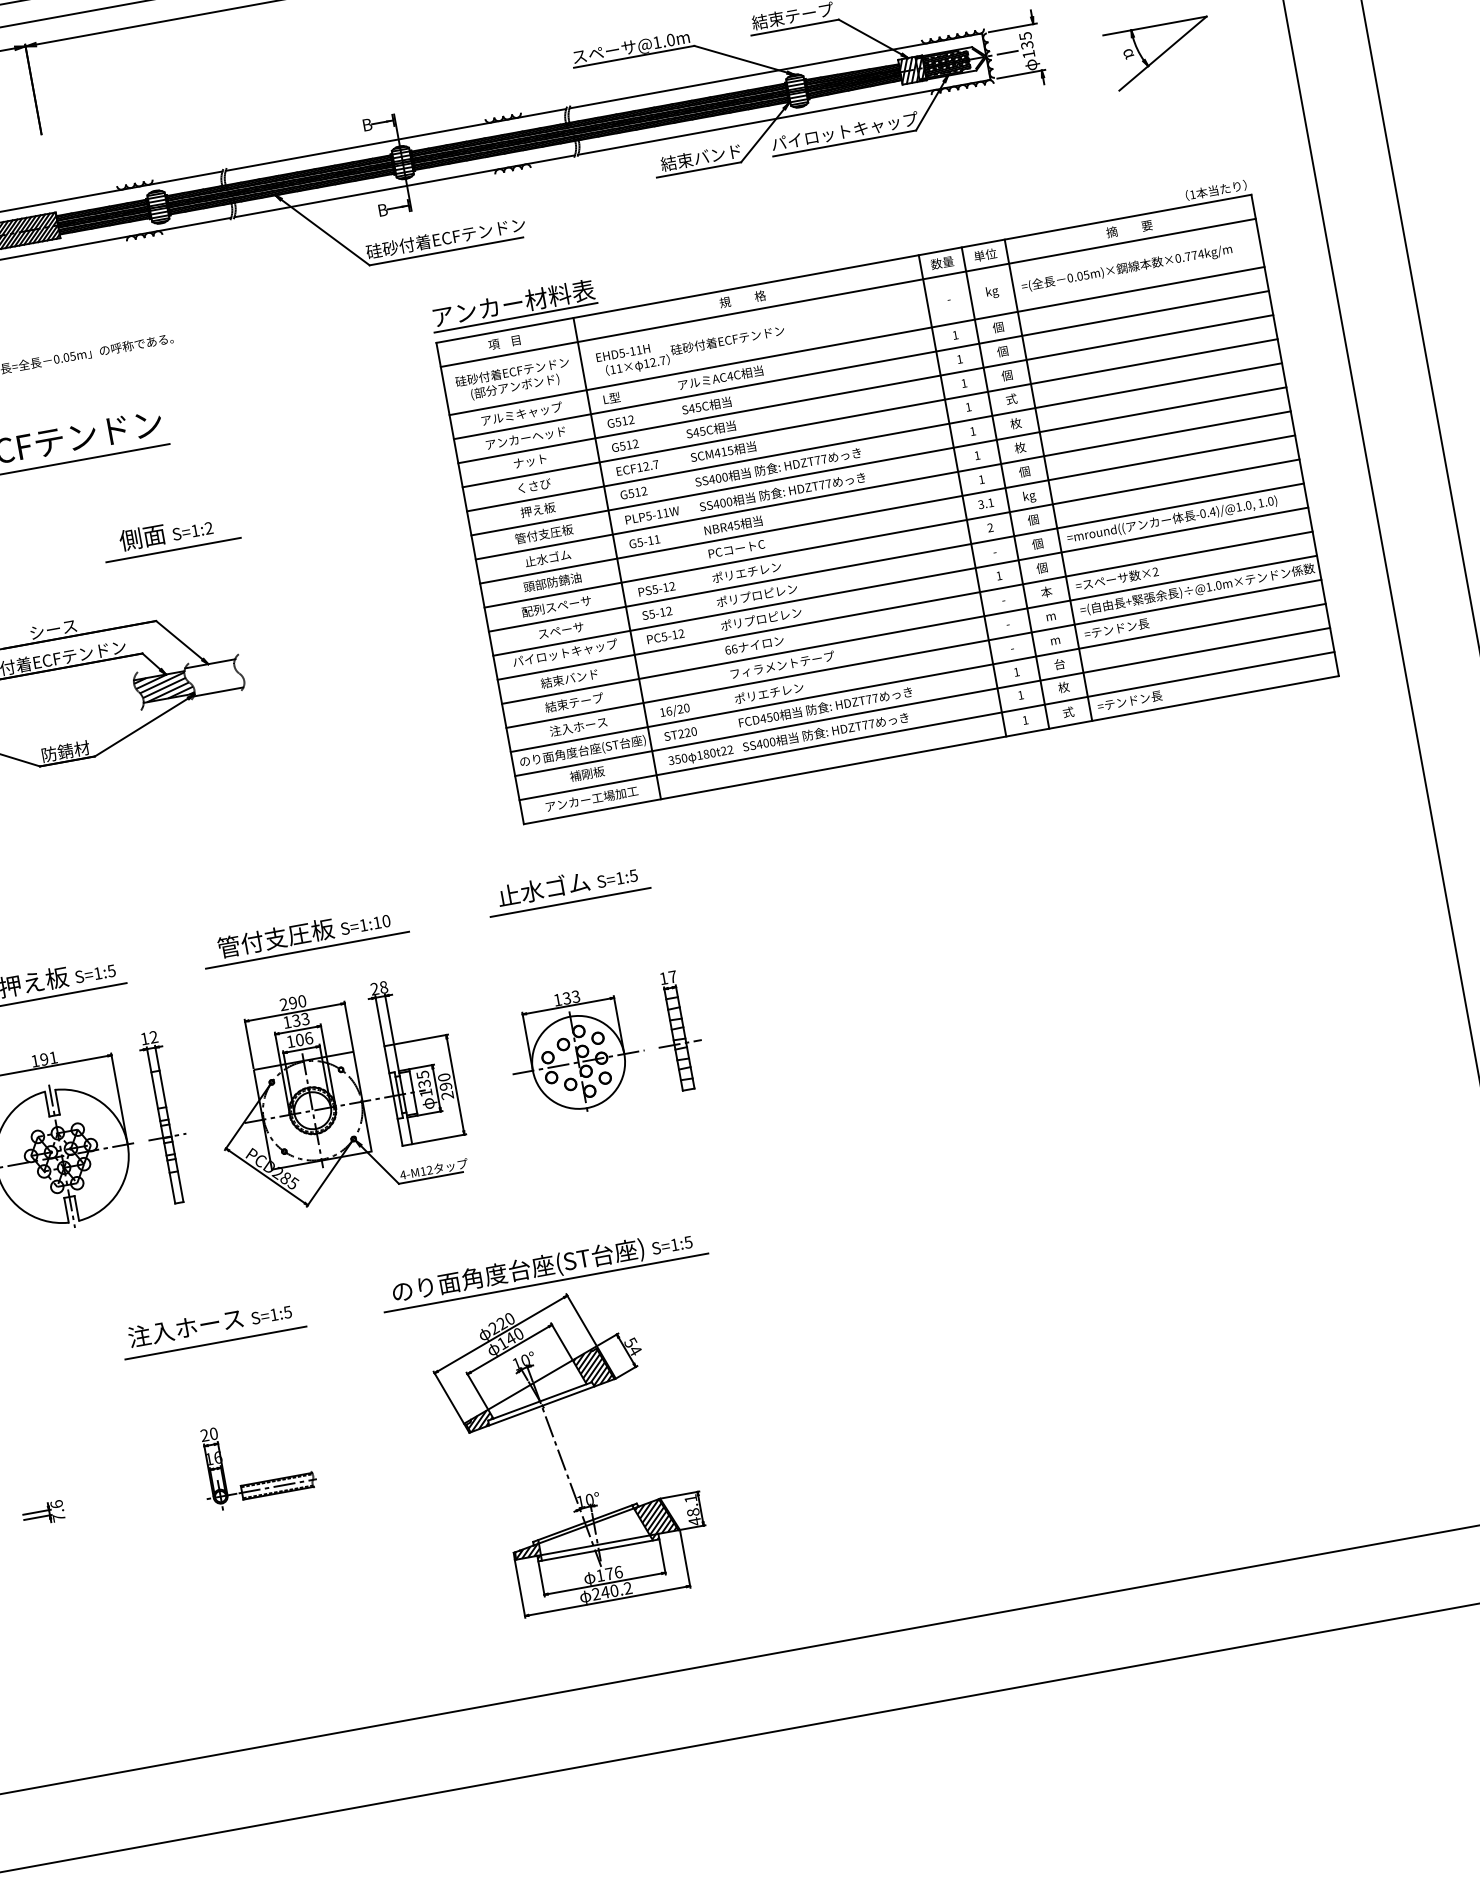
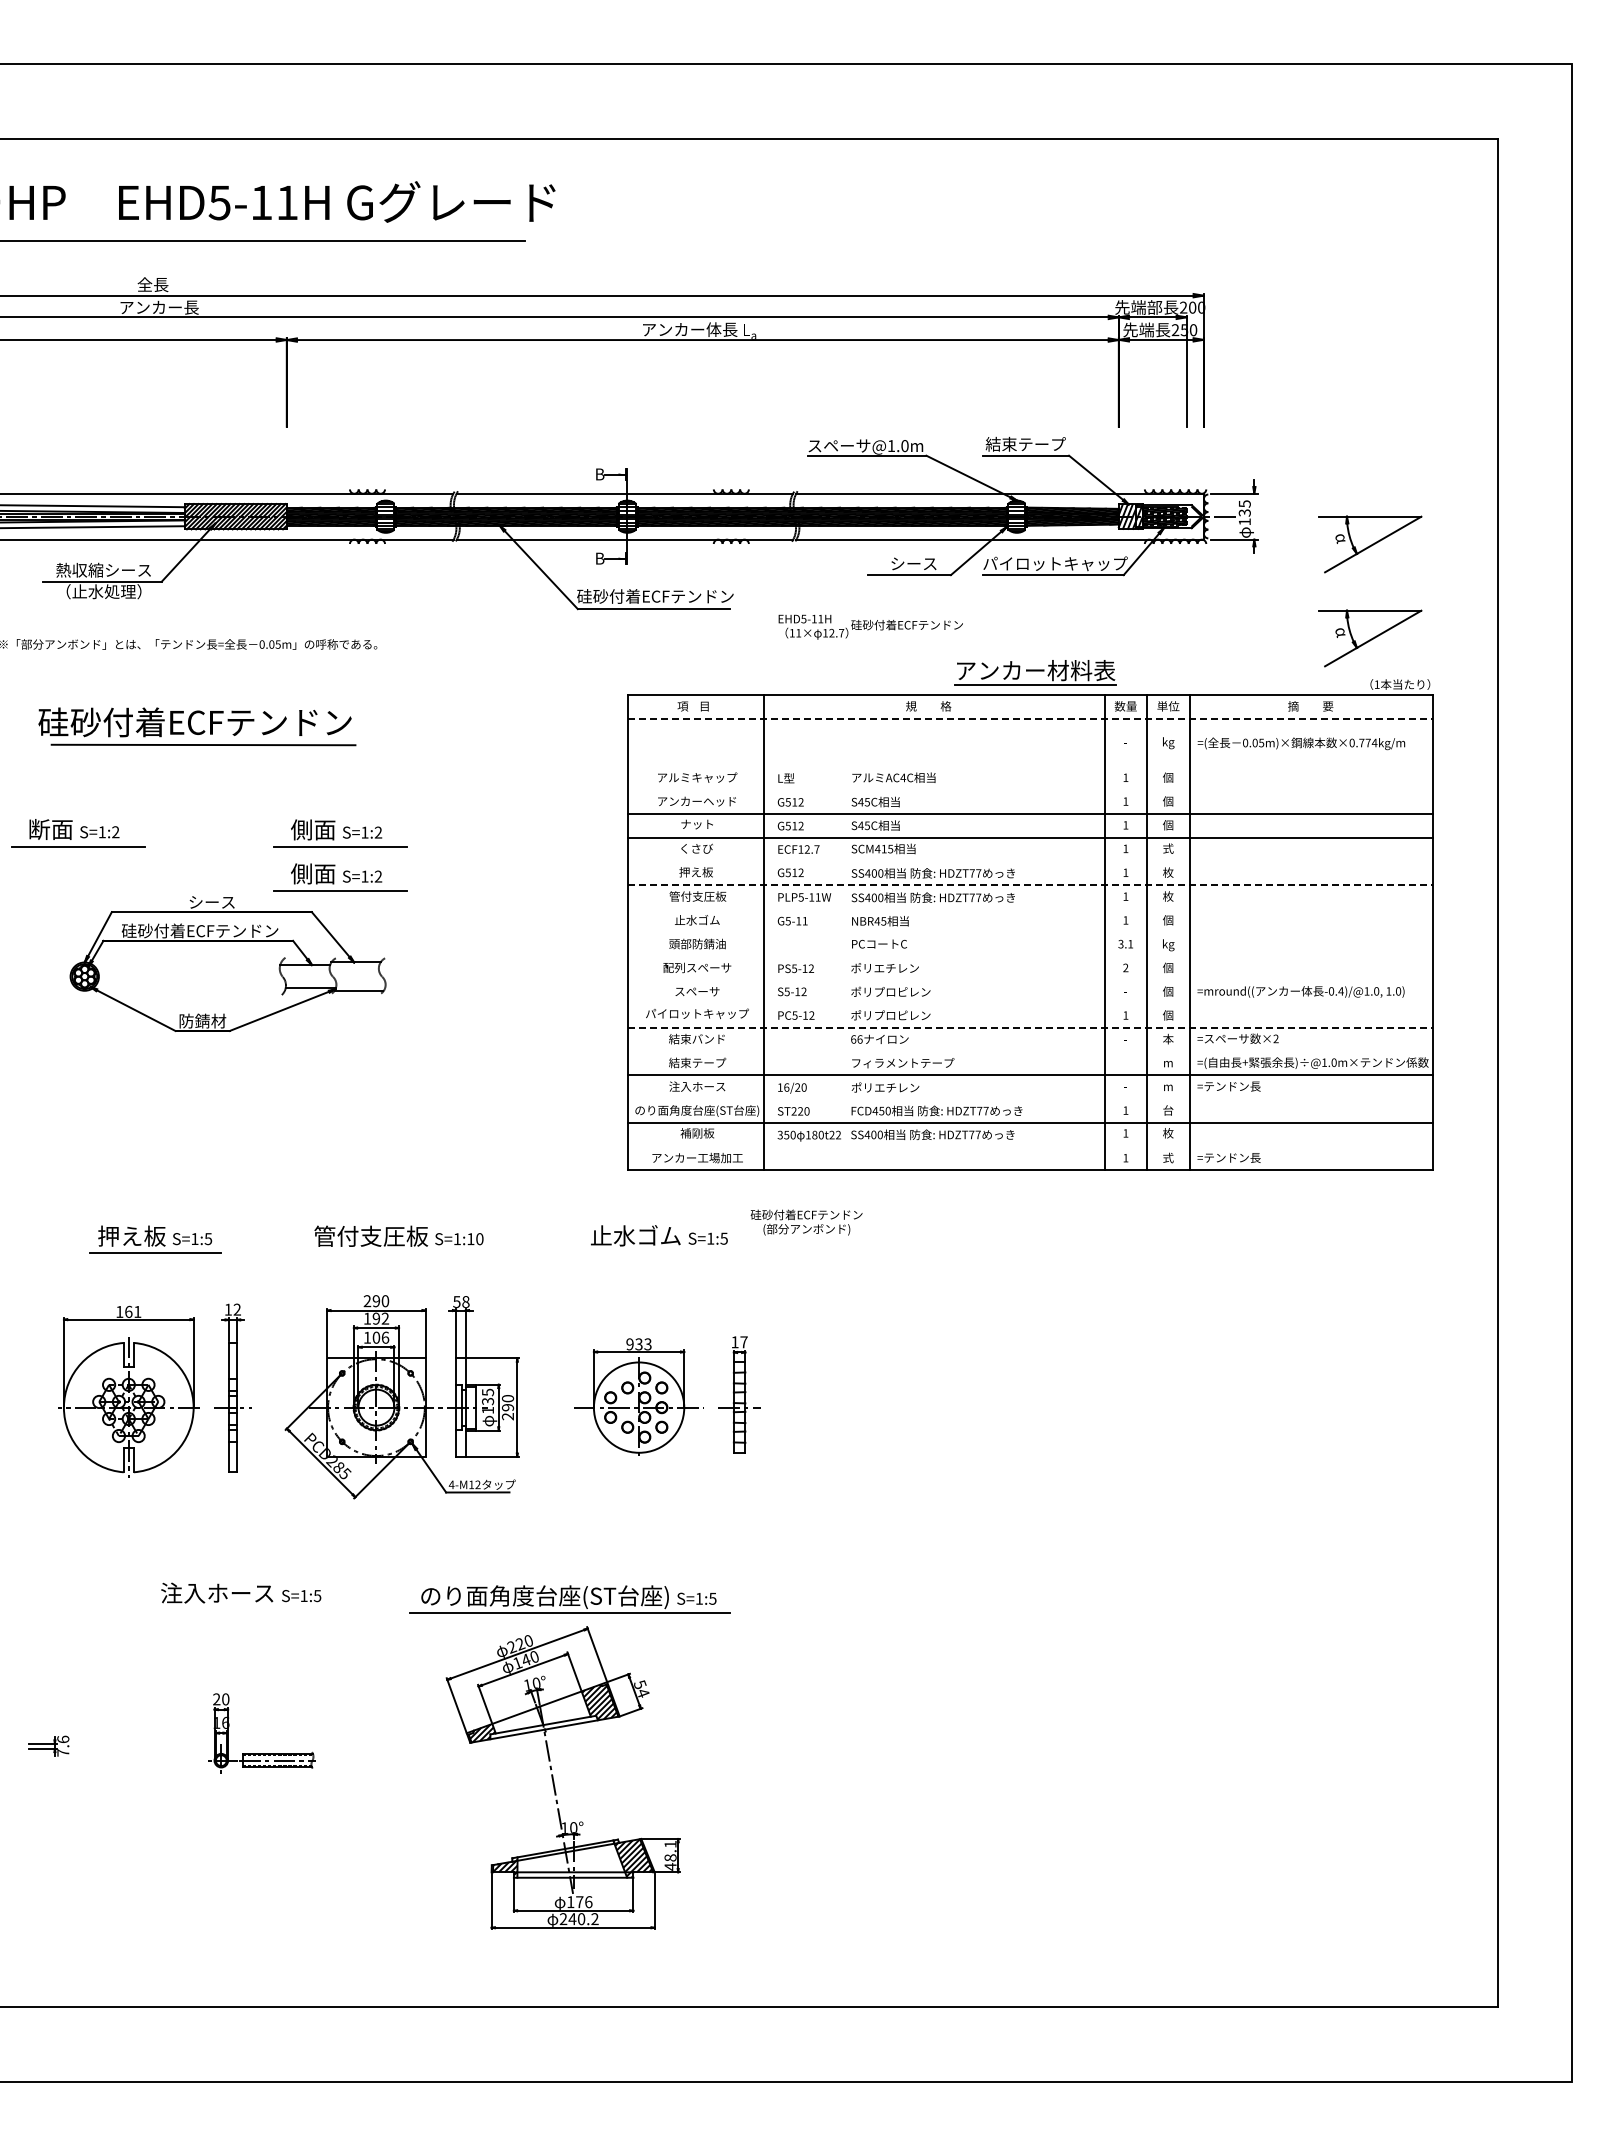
part: (1177, 149) -> (1370, 638), added
text: (701, 157) -> (913, 563), 結束バンド -> シース
line: (848, 292) -> (1030, 718), solid -> dashed
part: (513, 305) -> (1035, 672), moved
line: (856, 341) -> (1030, 766), removed
text: (690, 348) -> (870, 626), moved
line: (861, 364) -> (1030, 789), removed
text: (513, 379) -> (806, 1222), moved
line: (874, 437) -> (1030, 861), removed
line: (878, 461) -> (1030, 885), solid -> dashed
line: (883, 485) -> (1030, 908), removed
line: (887, 509) -> (1030, 932), removed
line: (891, 533) -> (1030, 956), removed
line: (896, 558) -> (1030, 980), removed
part: (178, 580) -> (340, 877), added
line: (900, 581) -> (1030, 1003), removed
line: (904, 605) -> (1030, 1027), solid -> dashed
line: (909, 629) -> (1030, 1051), removed
line: (918, 678) -> (1030, 1099), removed
hatch: (163, 686) -> (307, 976), removed
line: (926, 726) -> (1030, 1146), removed
line: (570, 902) -> (659, 1253), removed
line: (307, 950) -> (399, 1253), removed
text: (374, 989) -> (456, 1302), 28 -> 58
text: (557, 1000) -> (629, 1344), 133 -> 933
text: (300, 1019) -> (380, 1318), 133 -> 192
text: (44, 1059) -> (128, 1311), 191 -> 161
line: (215, 1342) -> (243, 1612), removed

